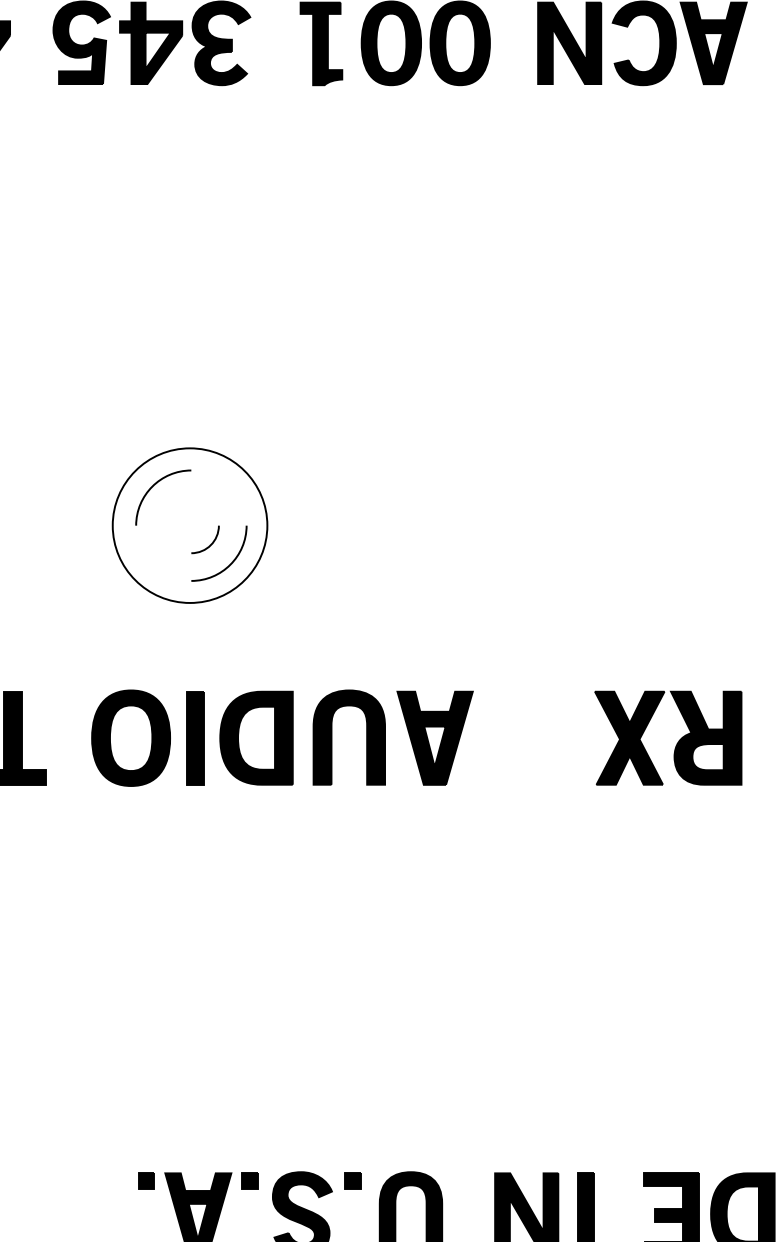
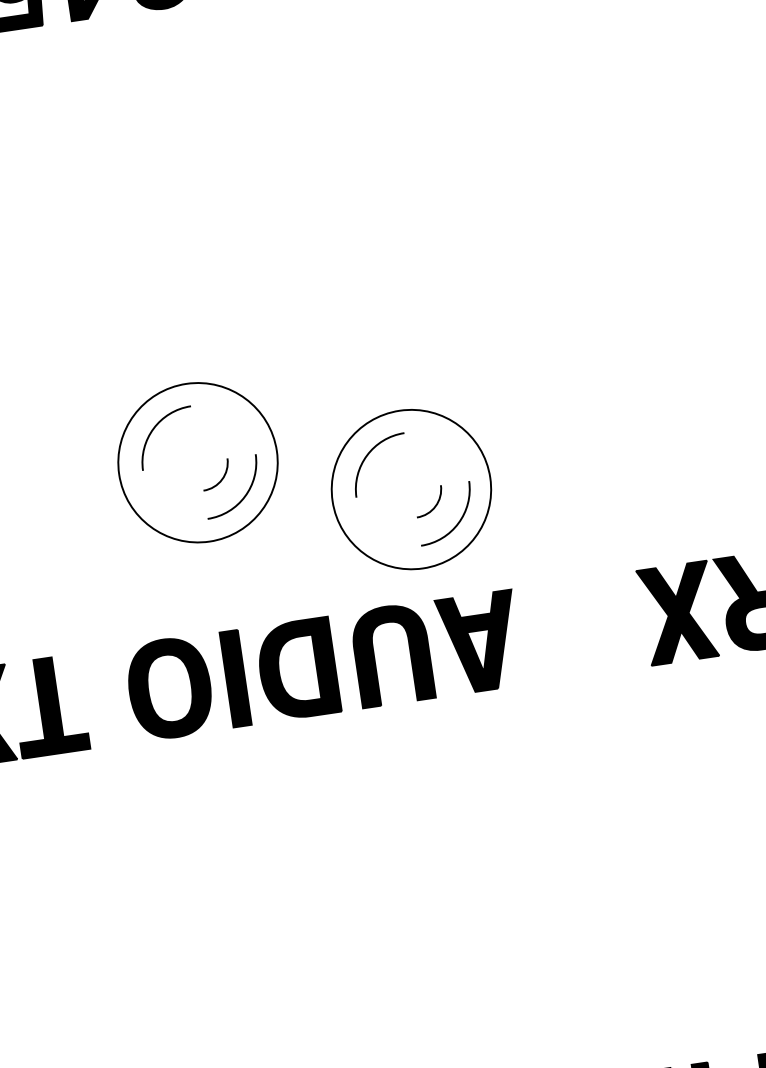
part: (390, 581) -> (410, 489), added

